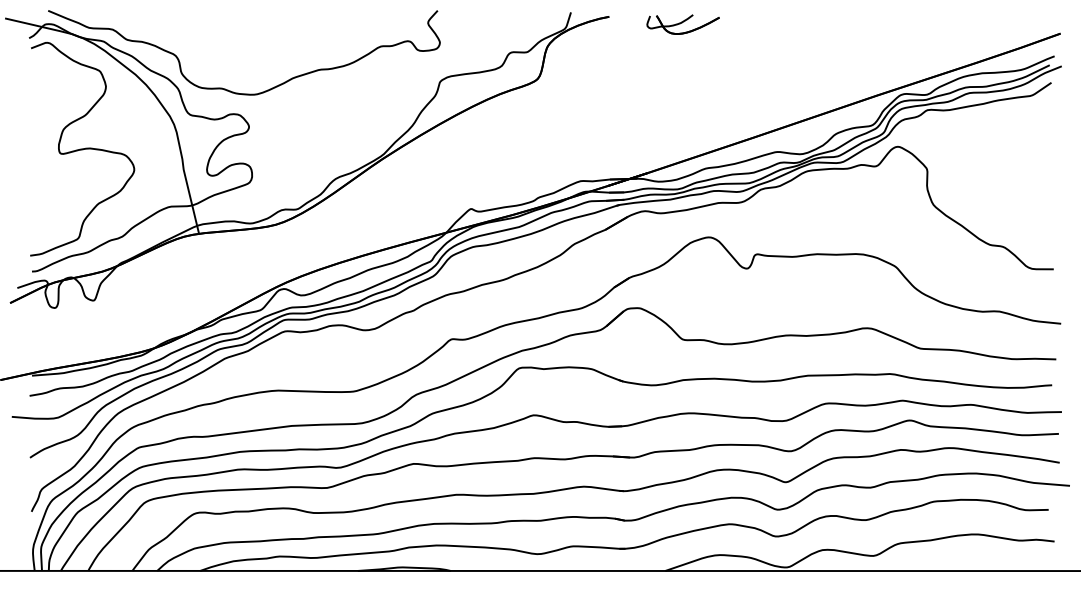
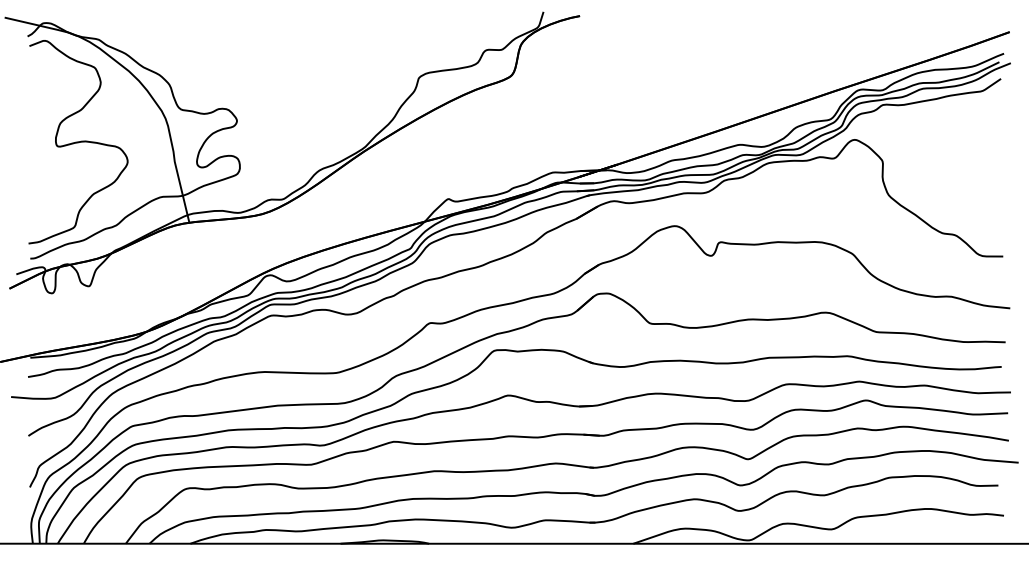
part: (683, 24) -> (650, 23), removed
curve: (231, 90) -> (220, 86), removed

